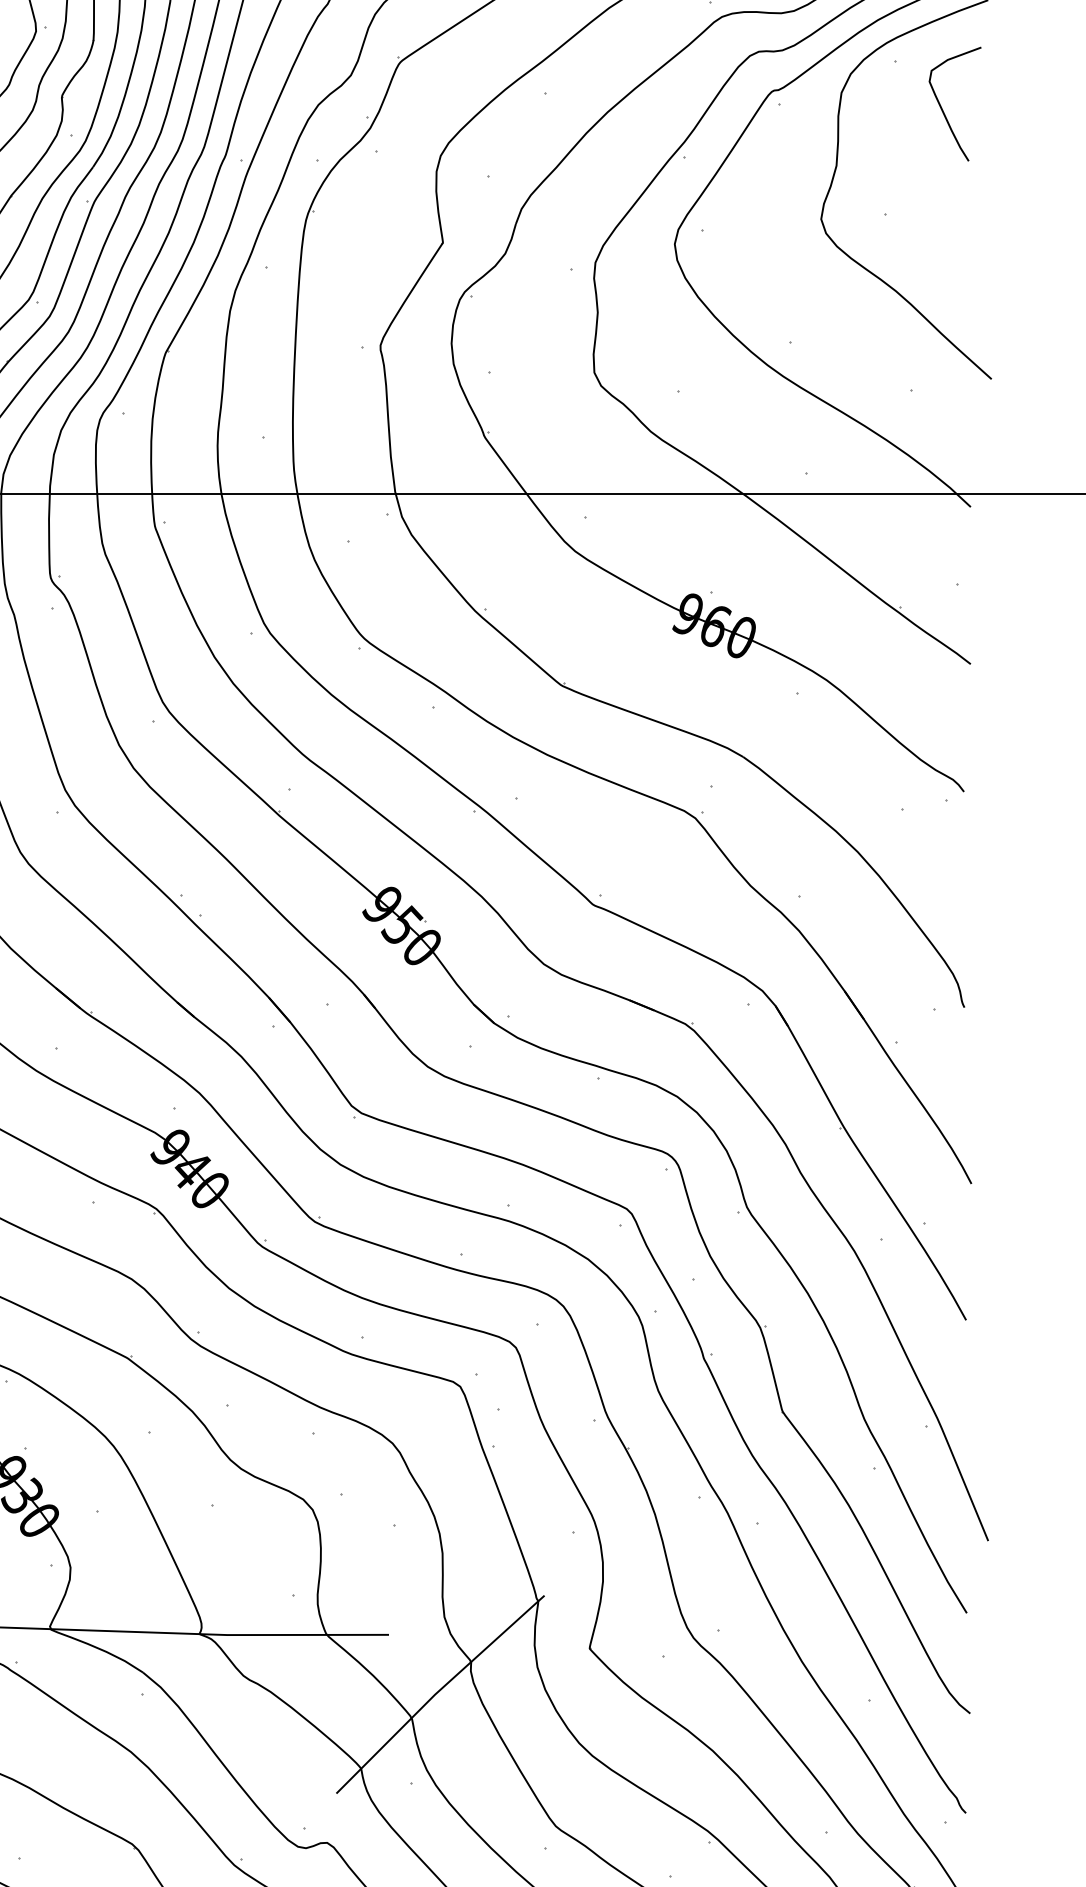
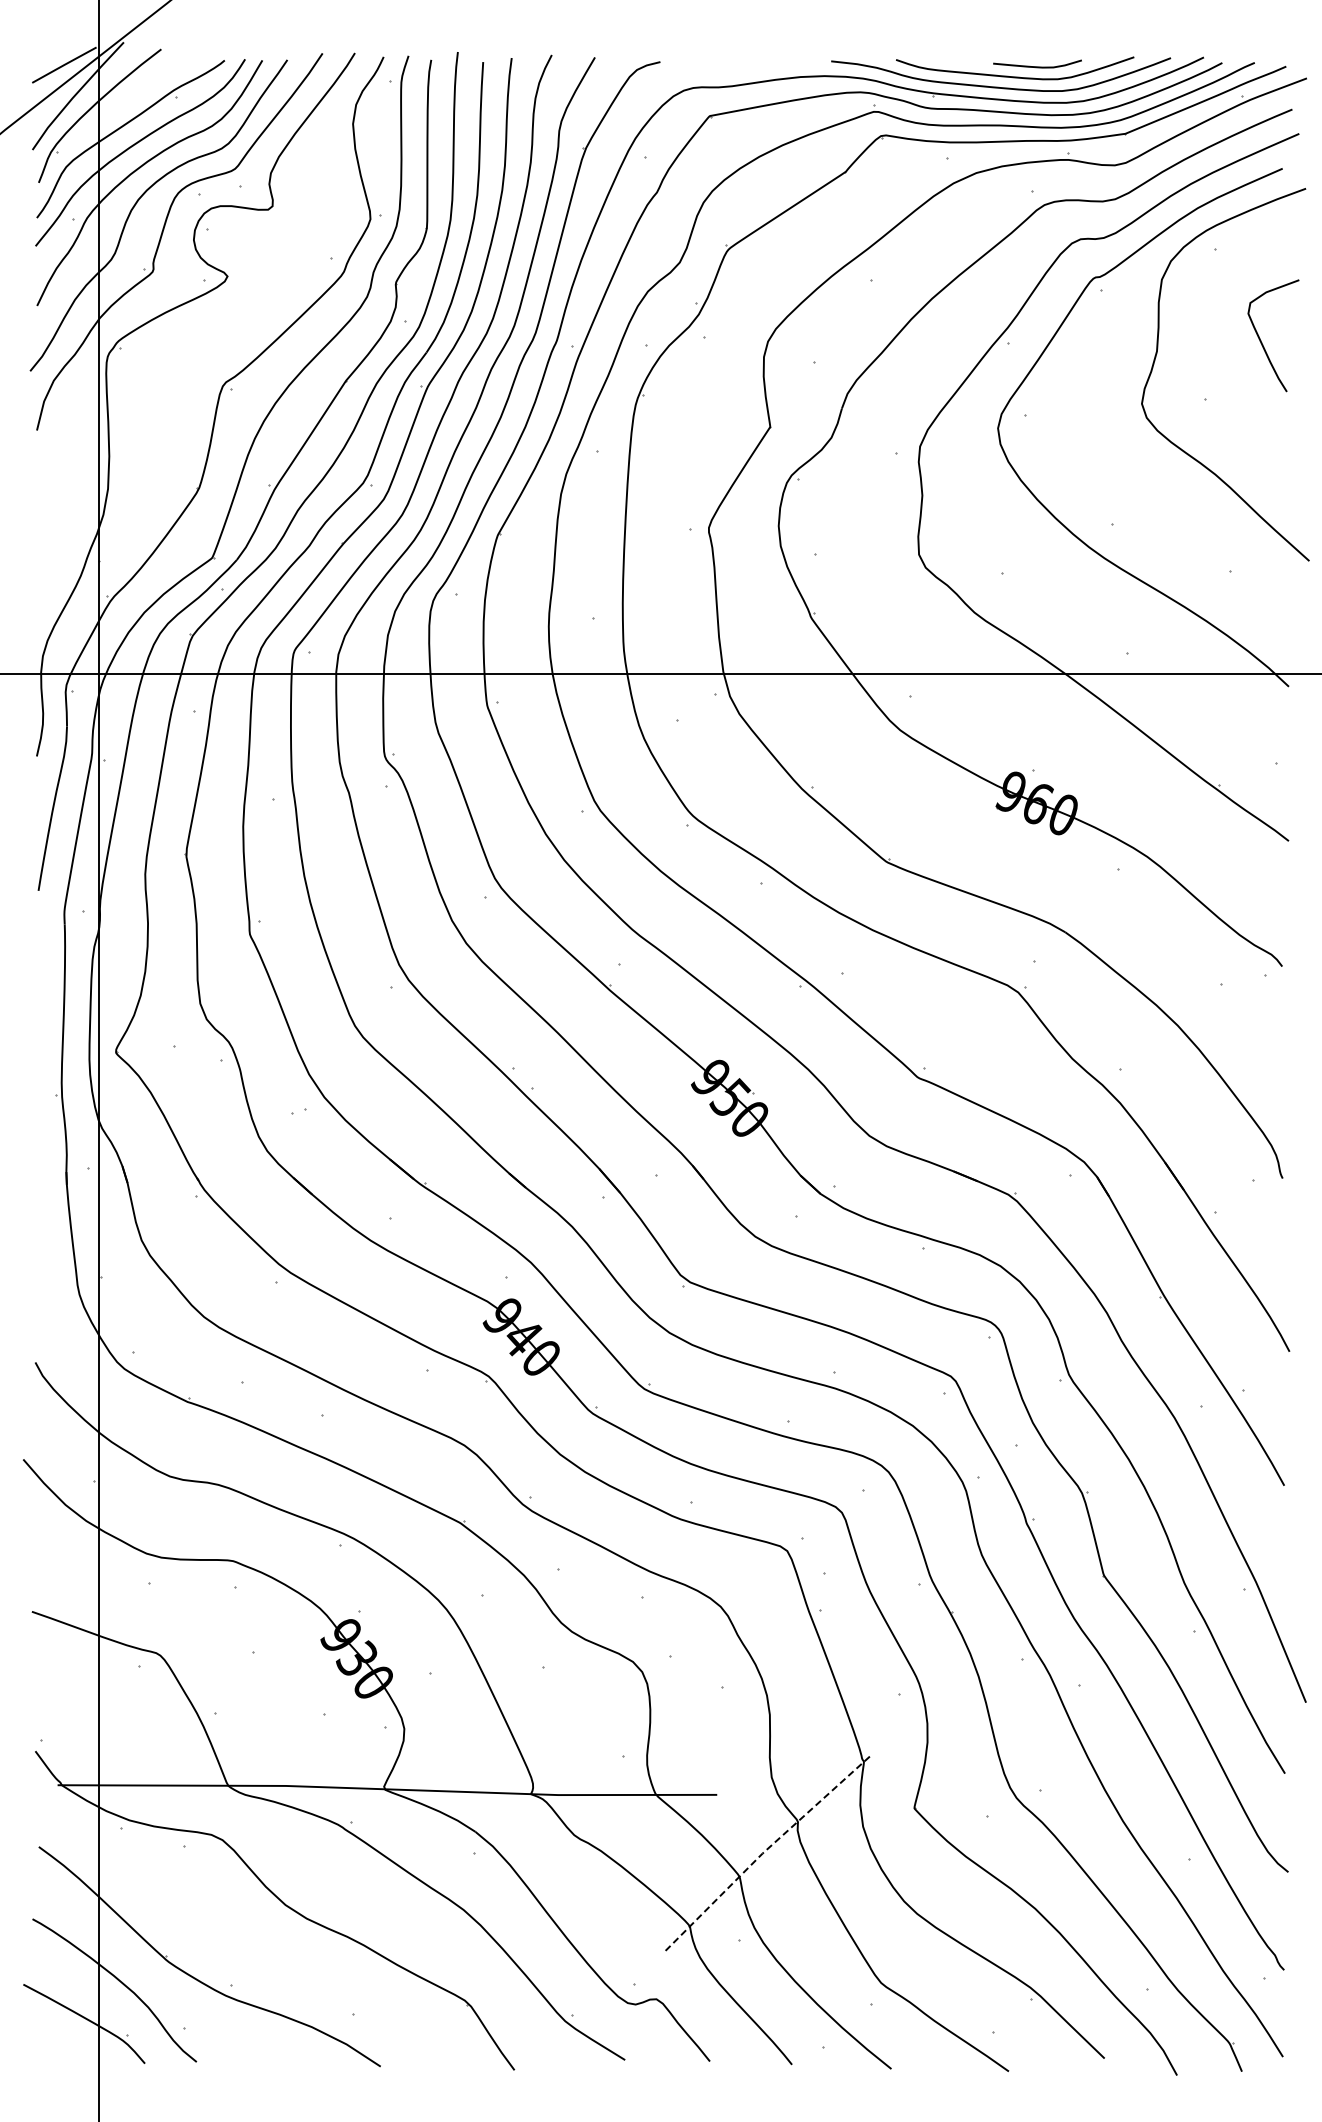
curve: (942, 108) -> (1261, 340), moved
line: (438, 1691) -> (765, 1850), solid -> dashed

